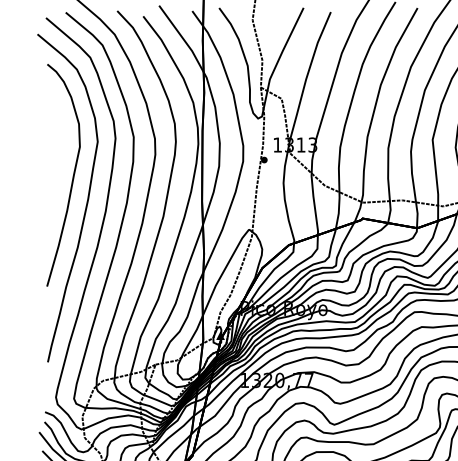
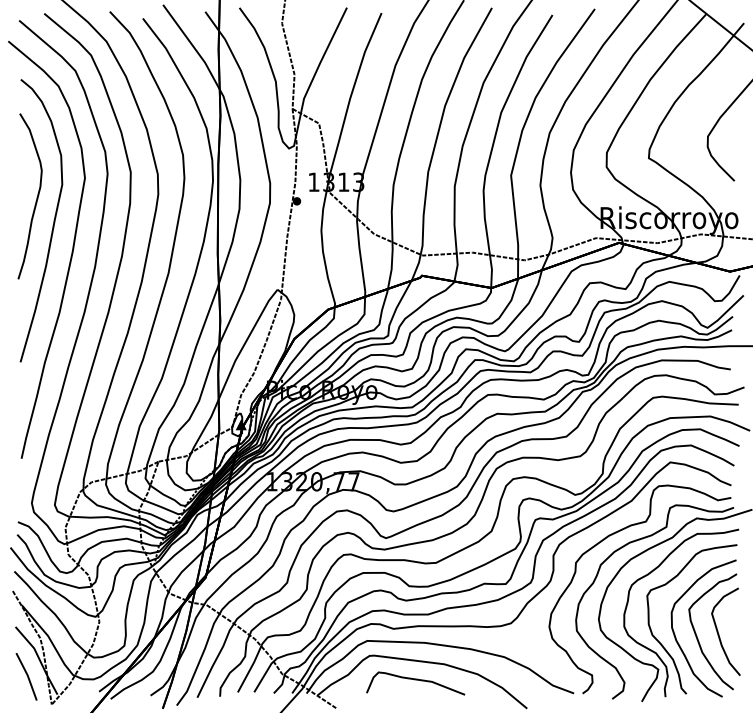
curve: (59, 157) -> (36, 197), added

